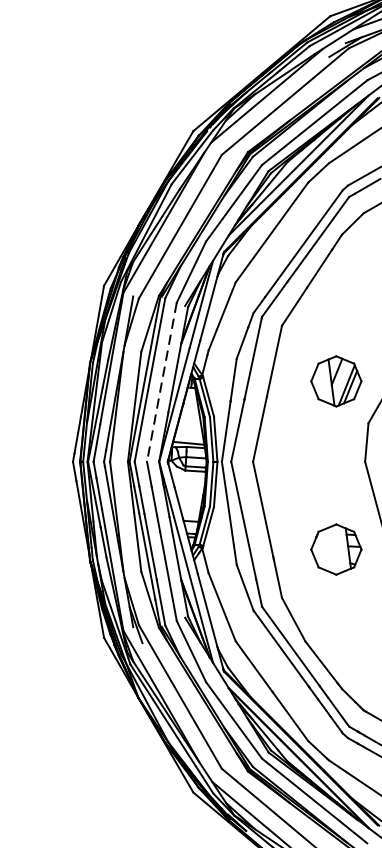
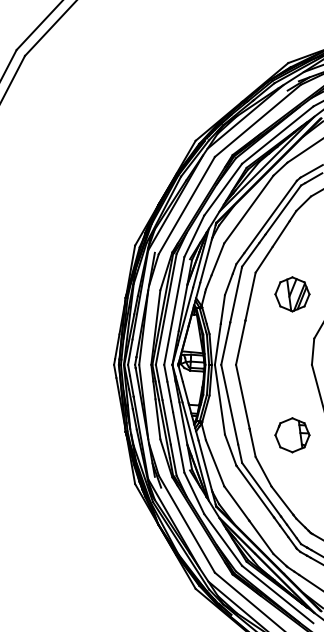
line: (162, 381) -> (174, 310), dashed -> solid
part: (336, 381) -> (292, 294), moved
part: (336, 549) -> (292, 435), moved

